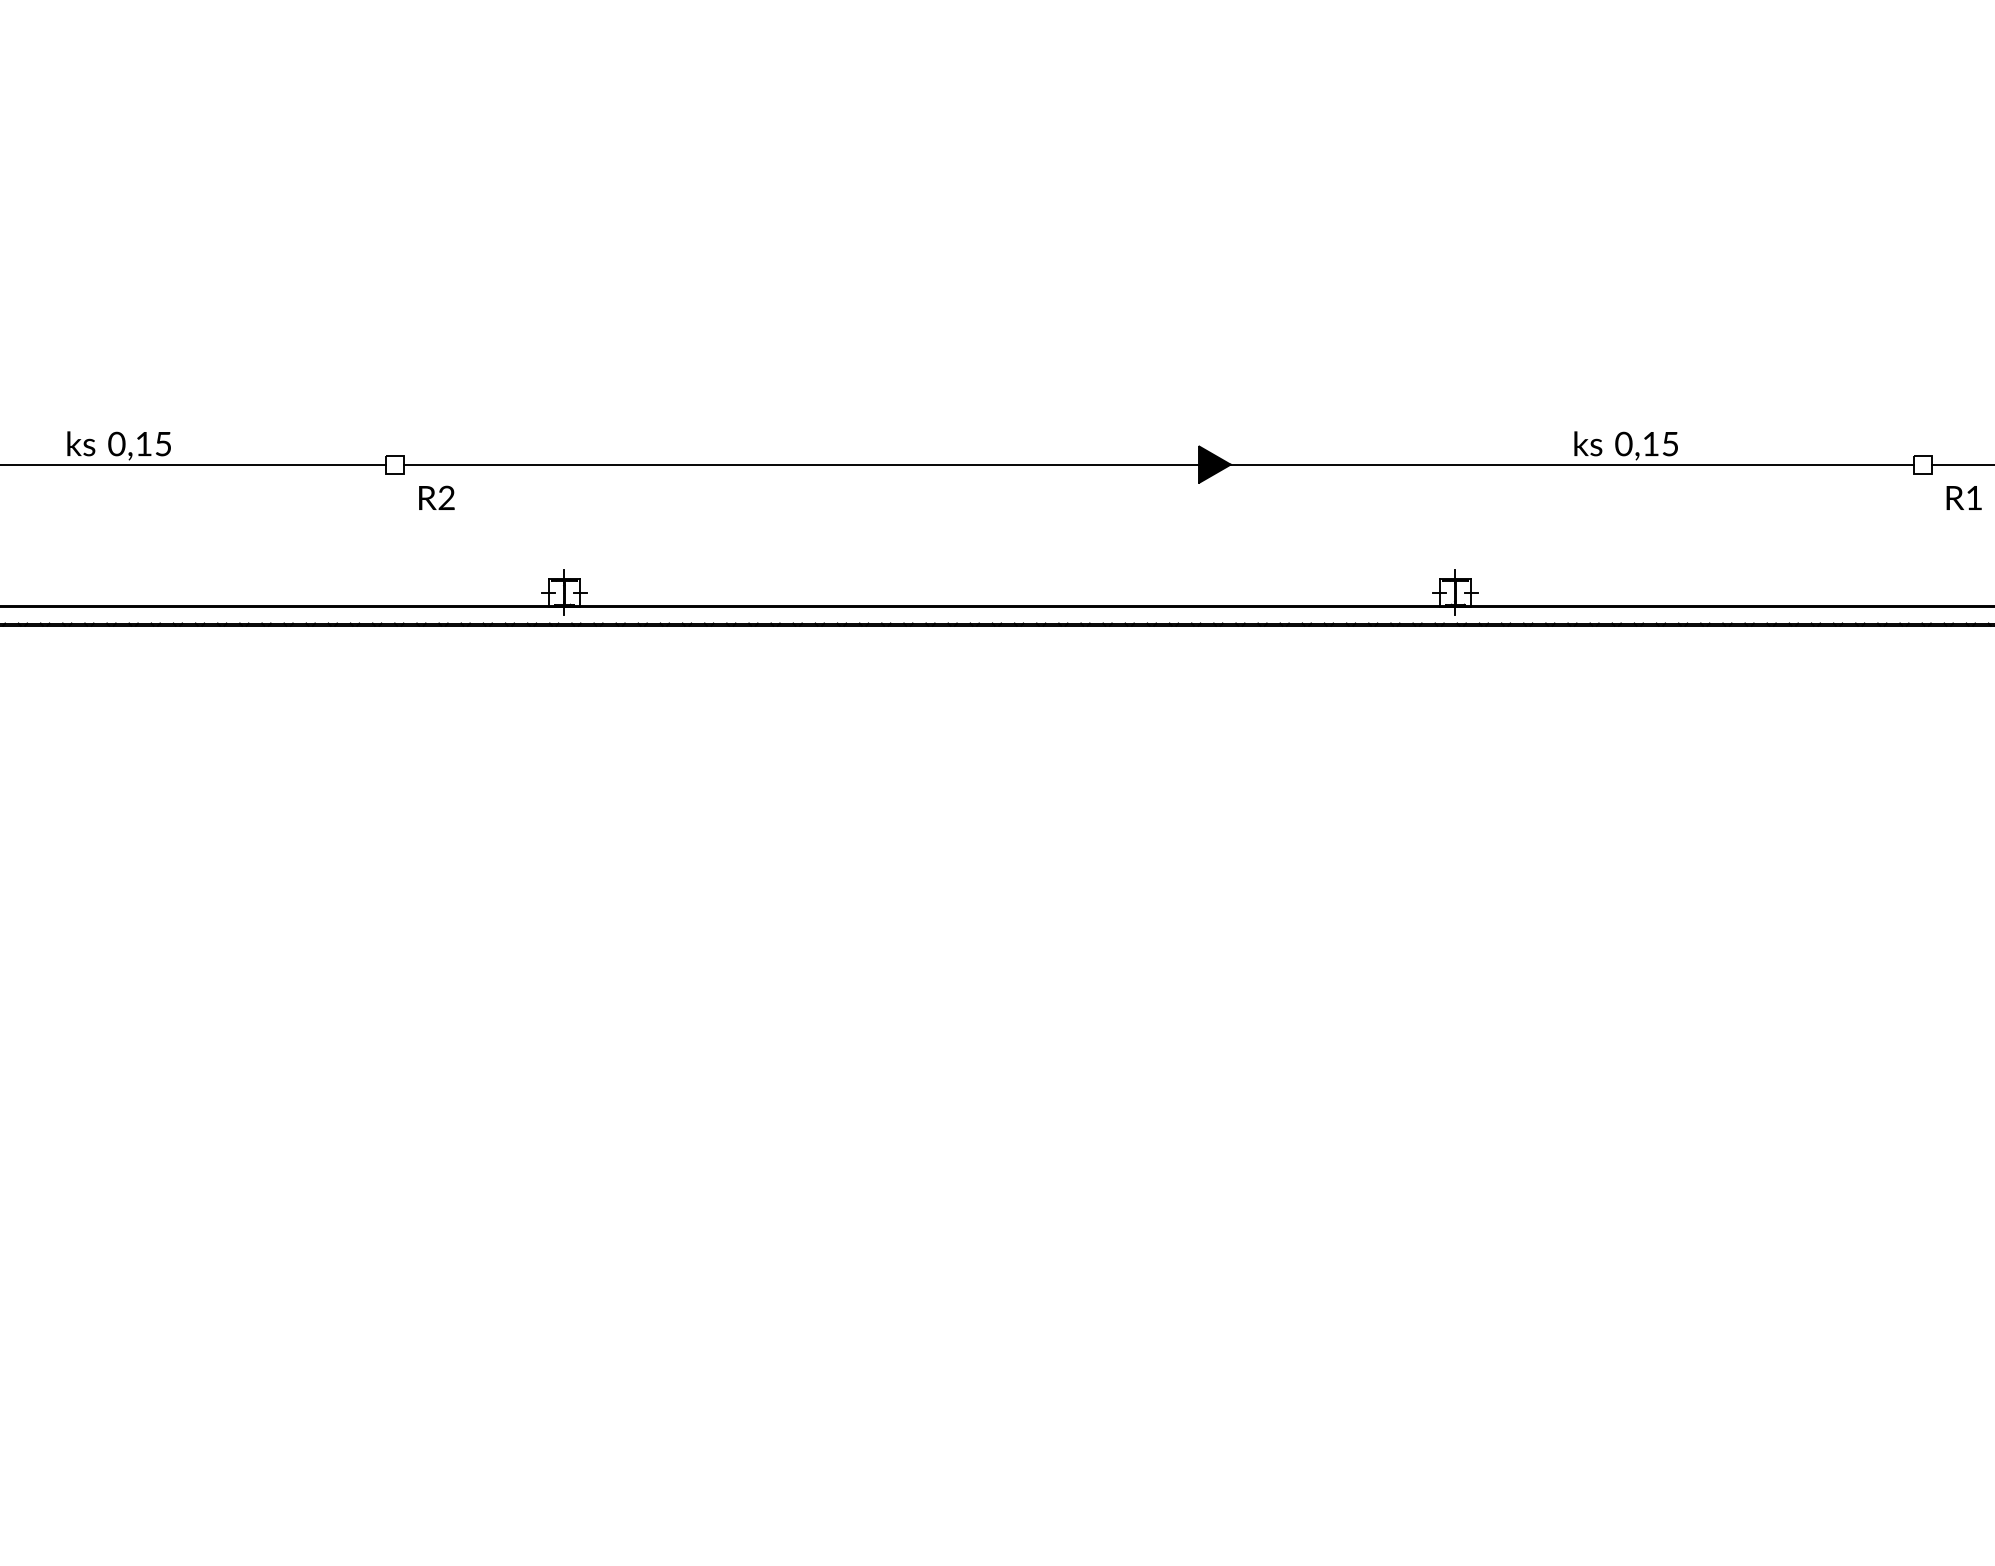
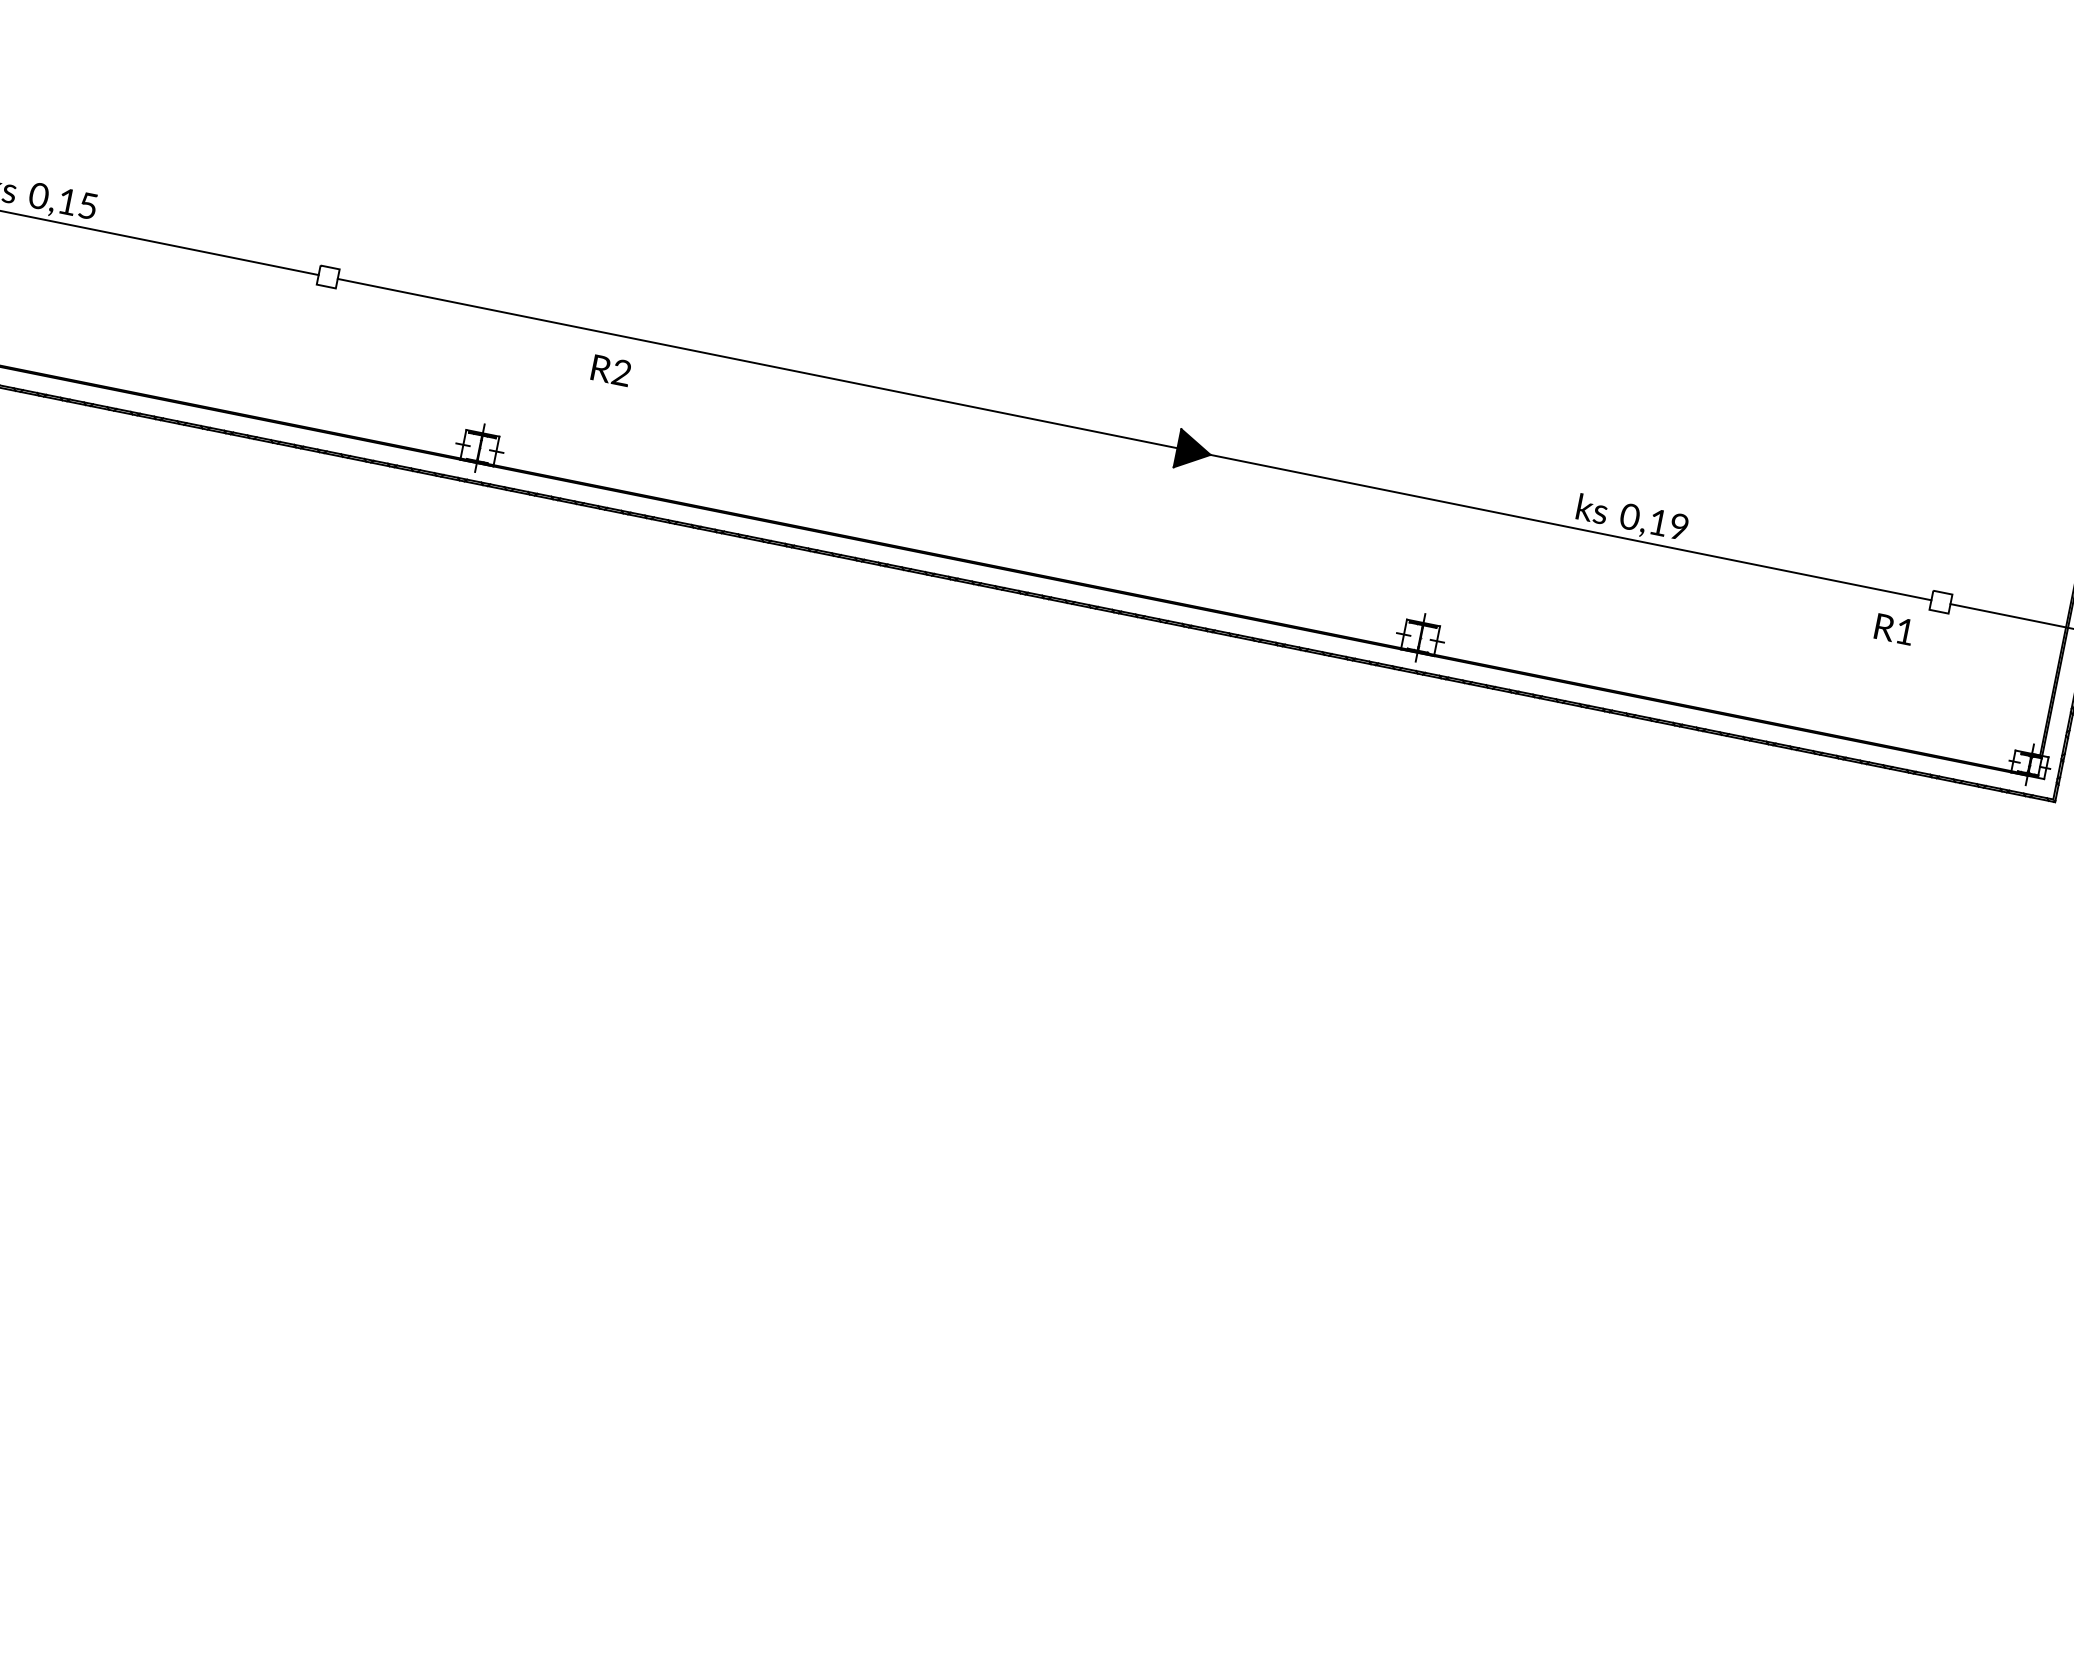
text: (1670, 443) -> (1679, 526), 0,15 -> 0,19
text: (436, 497) -> (611, 370), moved
text: (1963, 497) -> (1893, 628), moved

